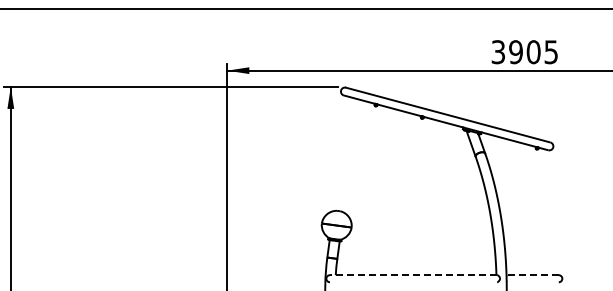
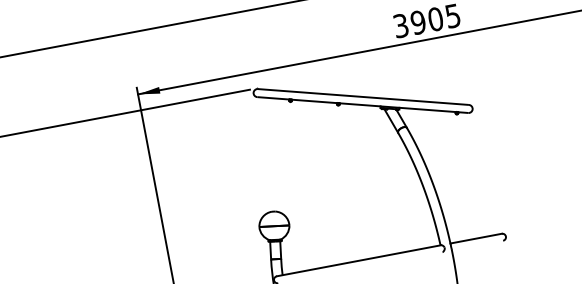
line: (413, 275) -> (359, 261), dashed -> solid
line: (532, 275) -> (476, 238), dashed -> solid

